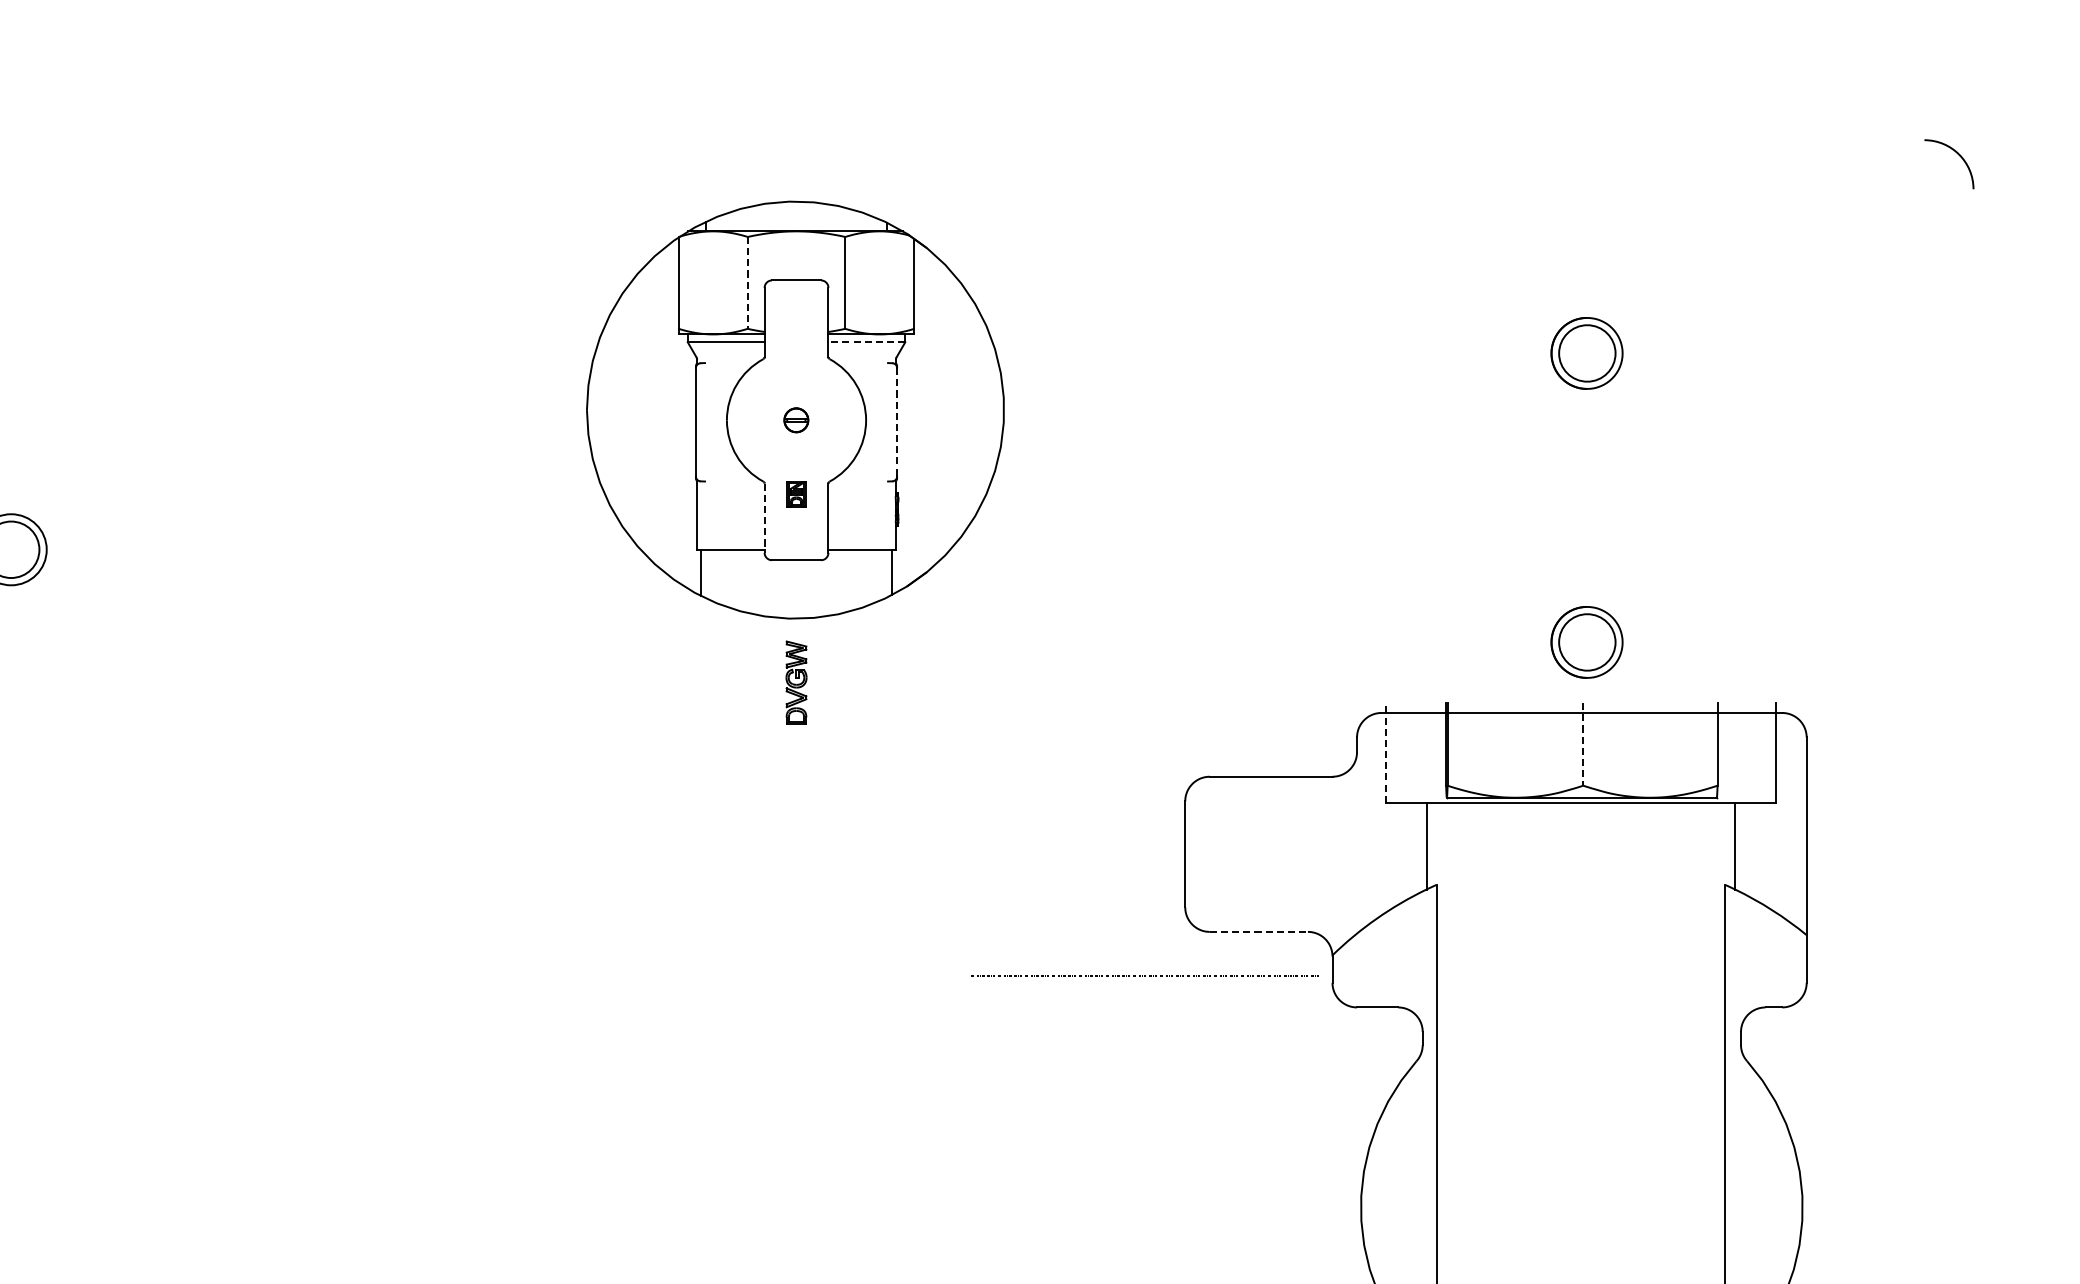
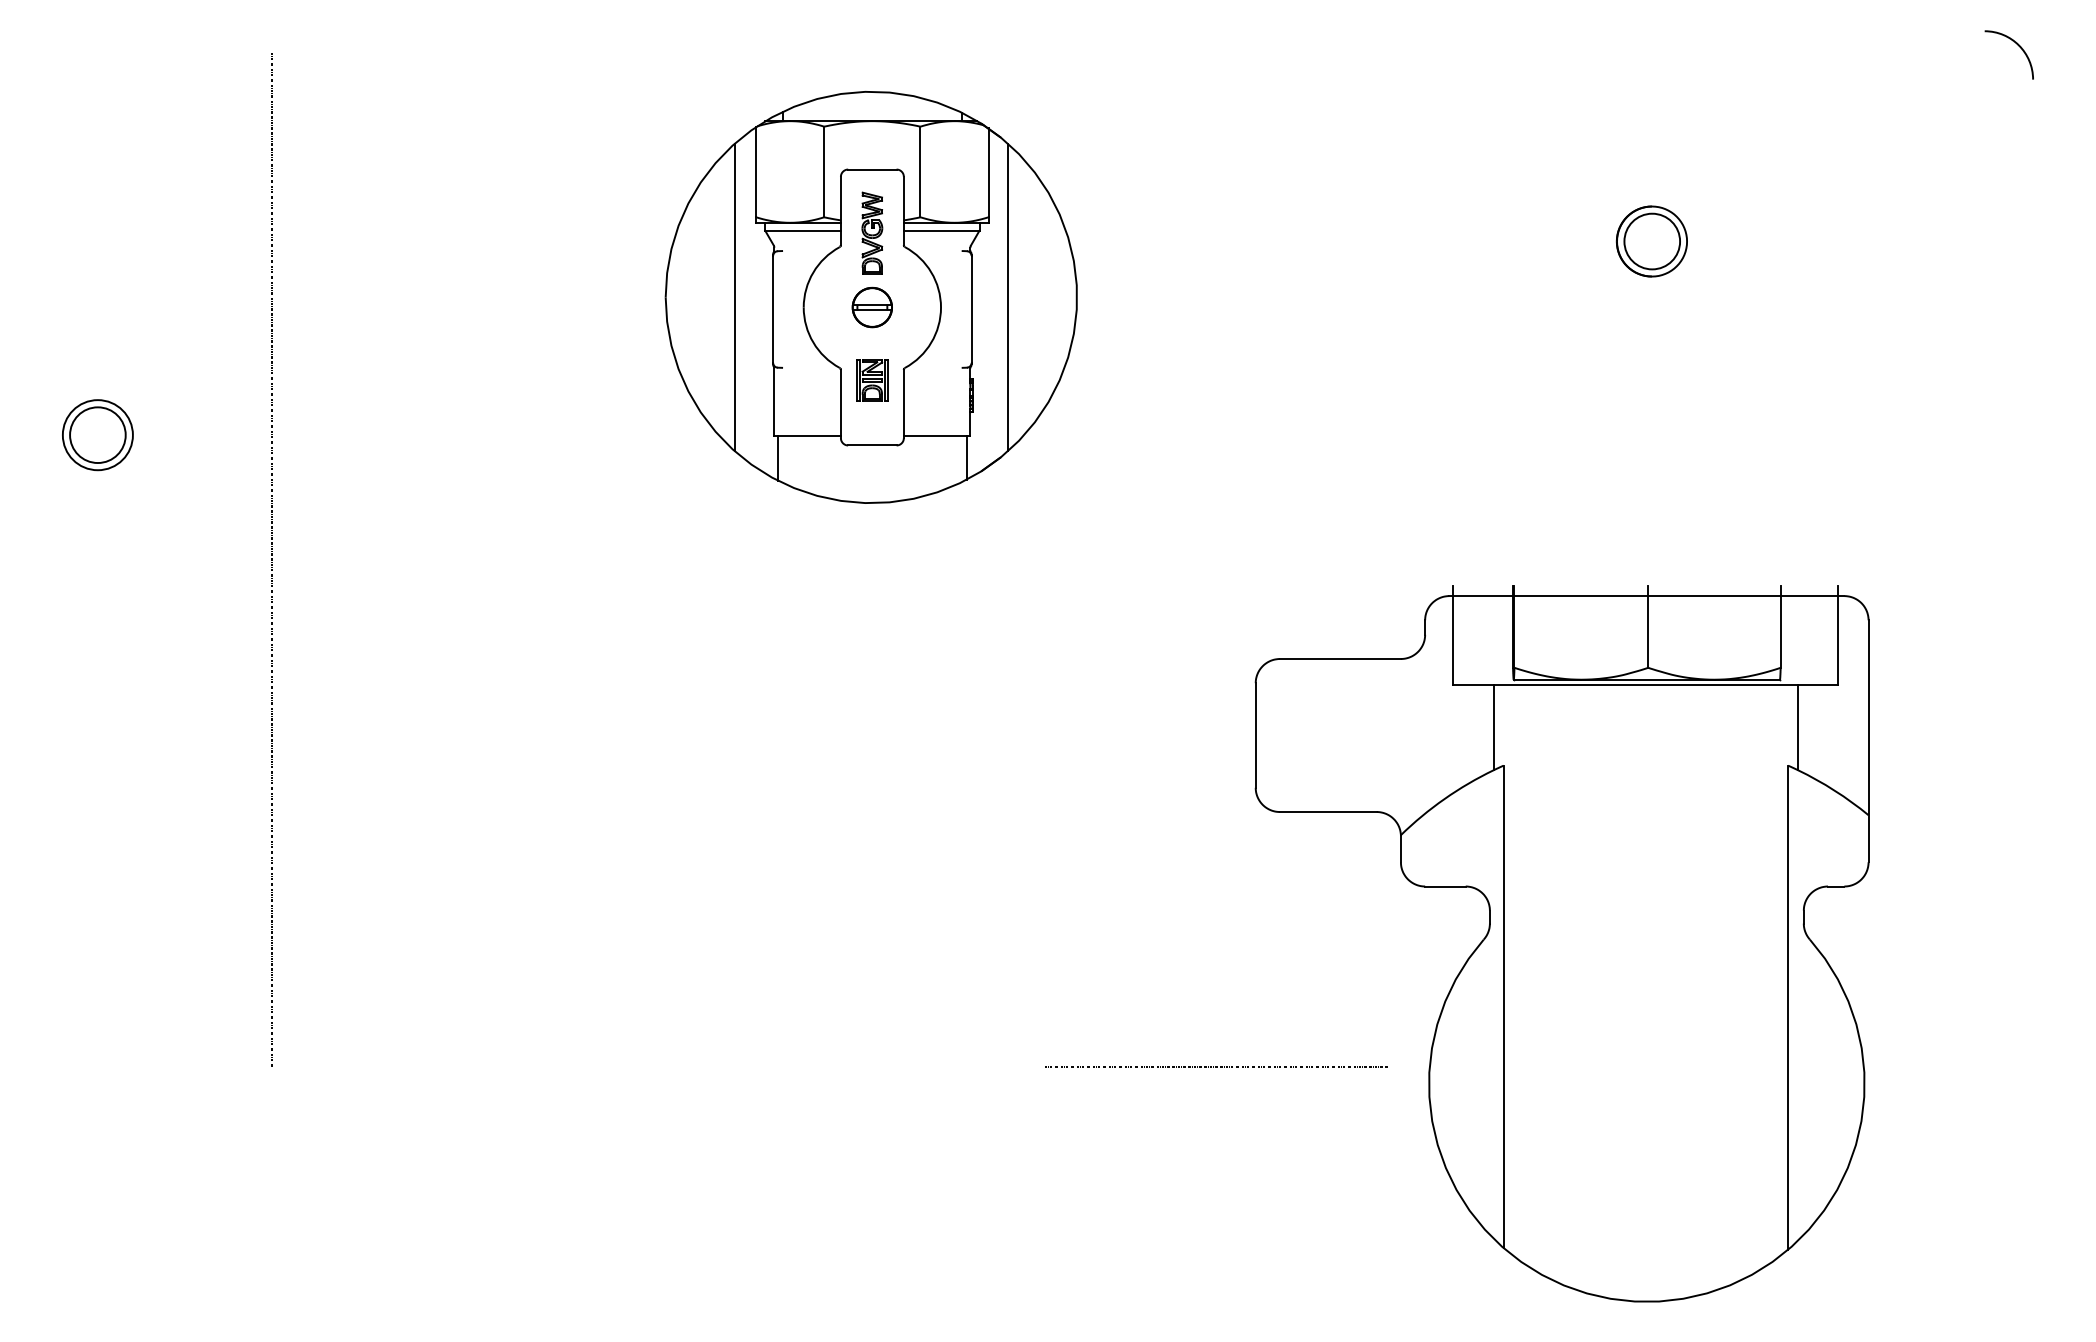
line: (747, 283) -> (824, 172), dashed -> solid
line: (866, 342) -> (941, 230), dashed -> solid
line: (656, 410) -> (734, 297), added
line: (934, 410) -> (1008, 297), added
part: (795, 420) -> (871, 307), size x1.67
line: (897, 422) -> (971, 309), dashed -> solid
part: (796, 494) -> (872, 380), size x1.67
line: (764, 518) -> (840, 404), dashed -> solid
part: (1586, 642) -> (1651, 526), removed
line: (187, 673) -> (271, 557), added
part: (796, 681) -> (872, 232), moved
line: (1583, 744) -> (1648, 627), dashed -> solid
line: (1385, 752) -> (1453, 635), dashed -> solid
line: (1259, 932) -> (1328, 812), dashed -> solid
line: (1145, 975) -> (1216, 1066), moved

